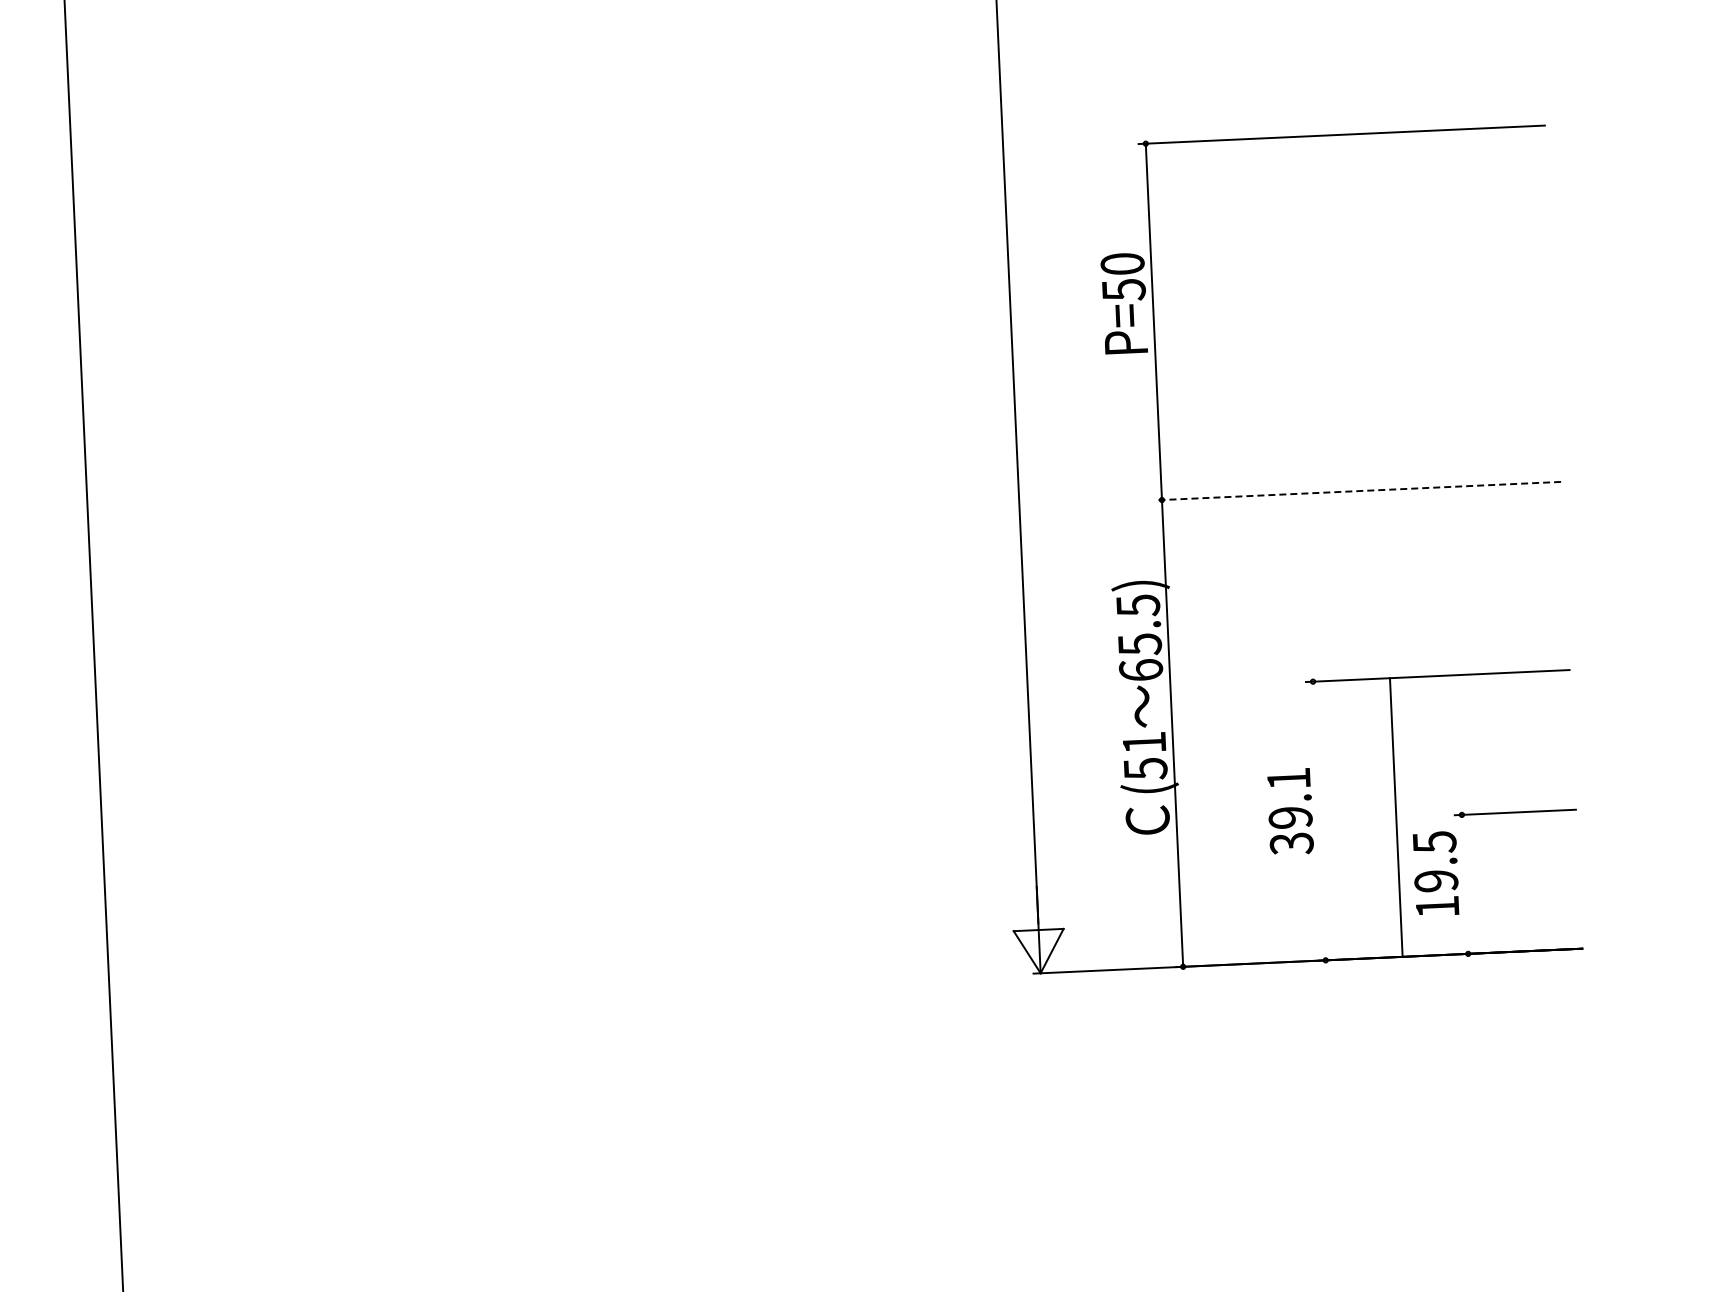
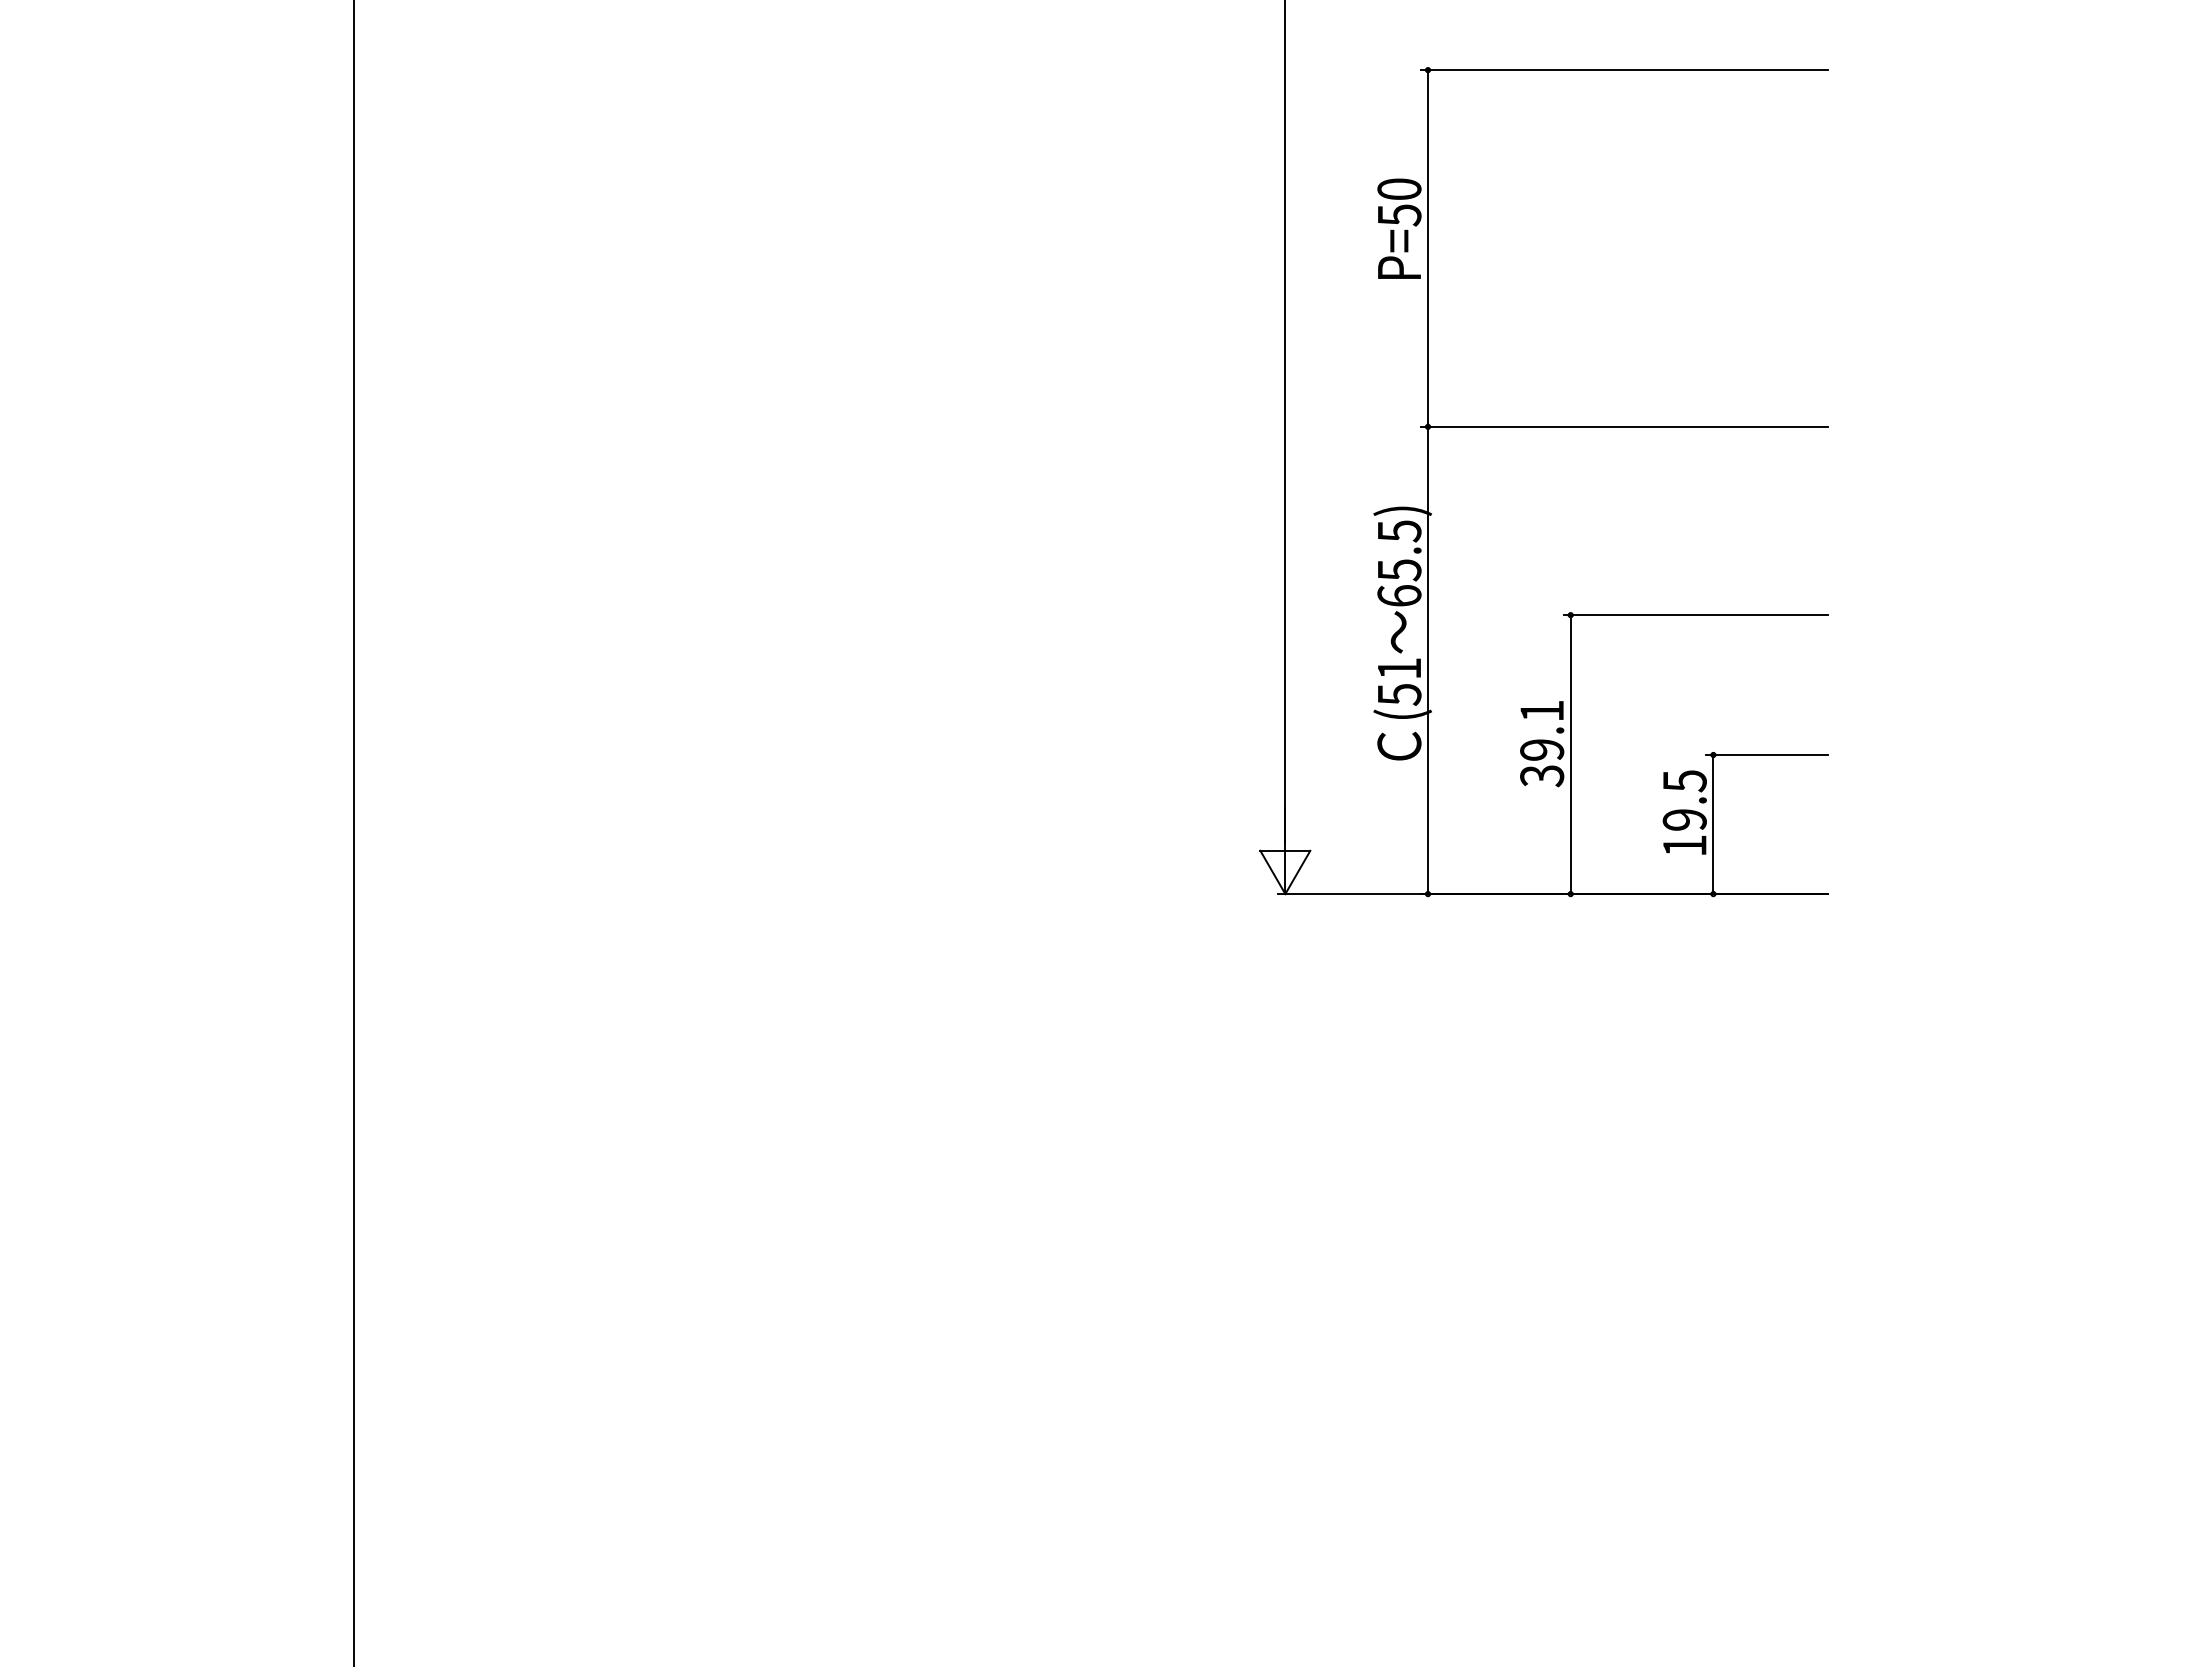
line: (1357, 490) -> (1623, 426), dashed -> solid
line: (1396, 817) -> (1570, 754), moved
line: (1465, 884) -> (1713, 824), added

